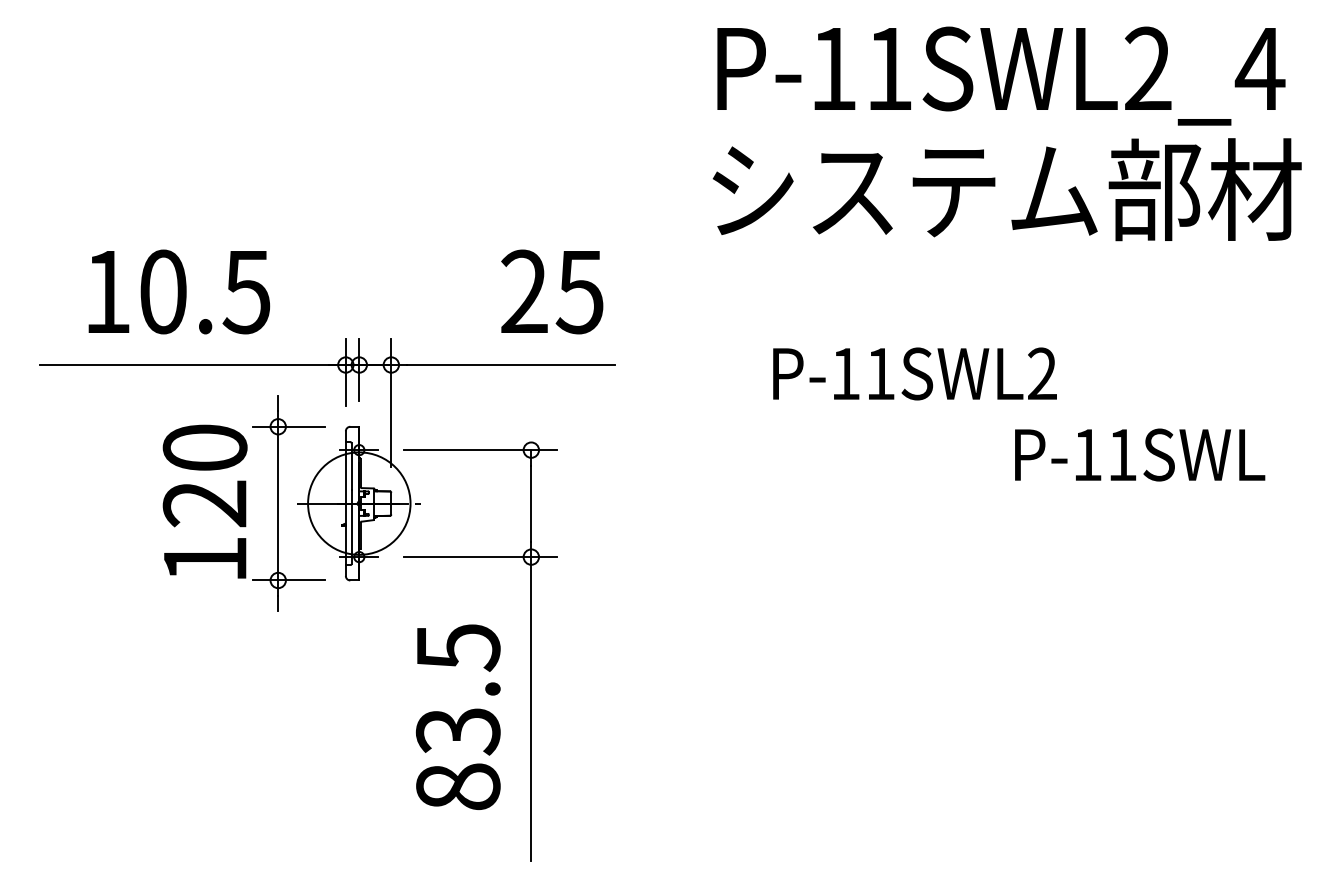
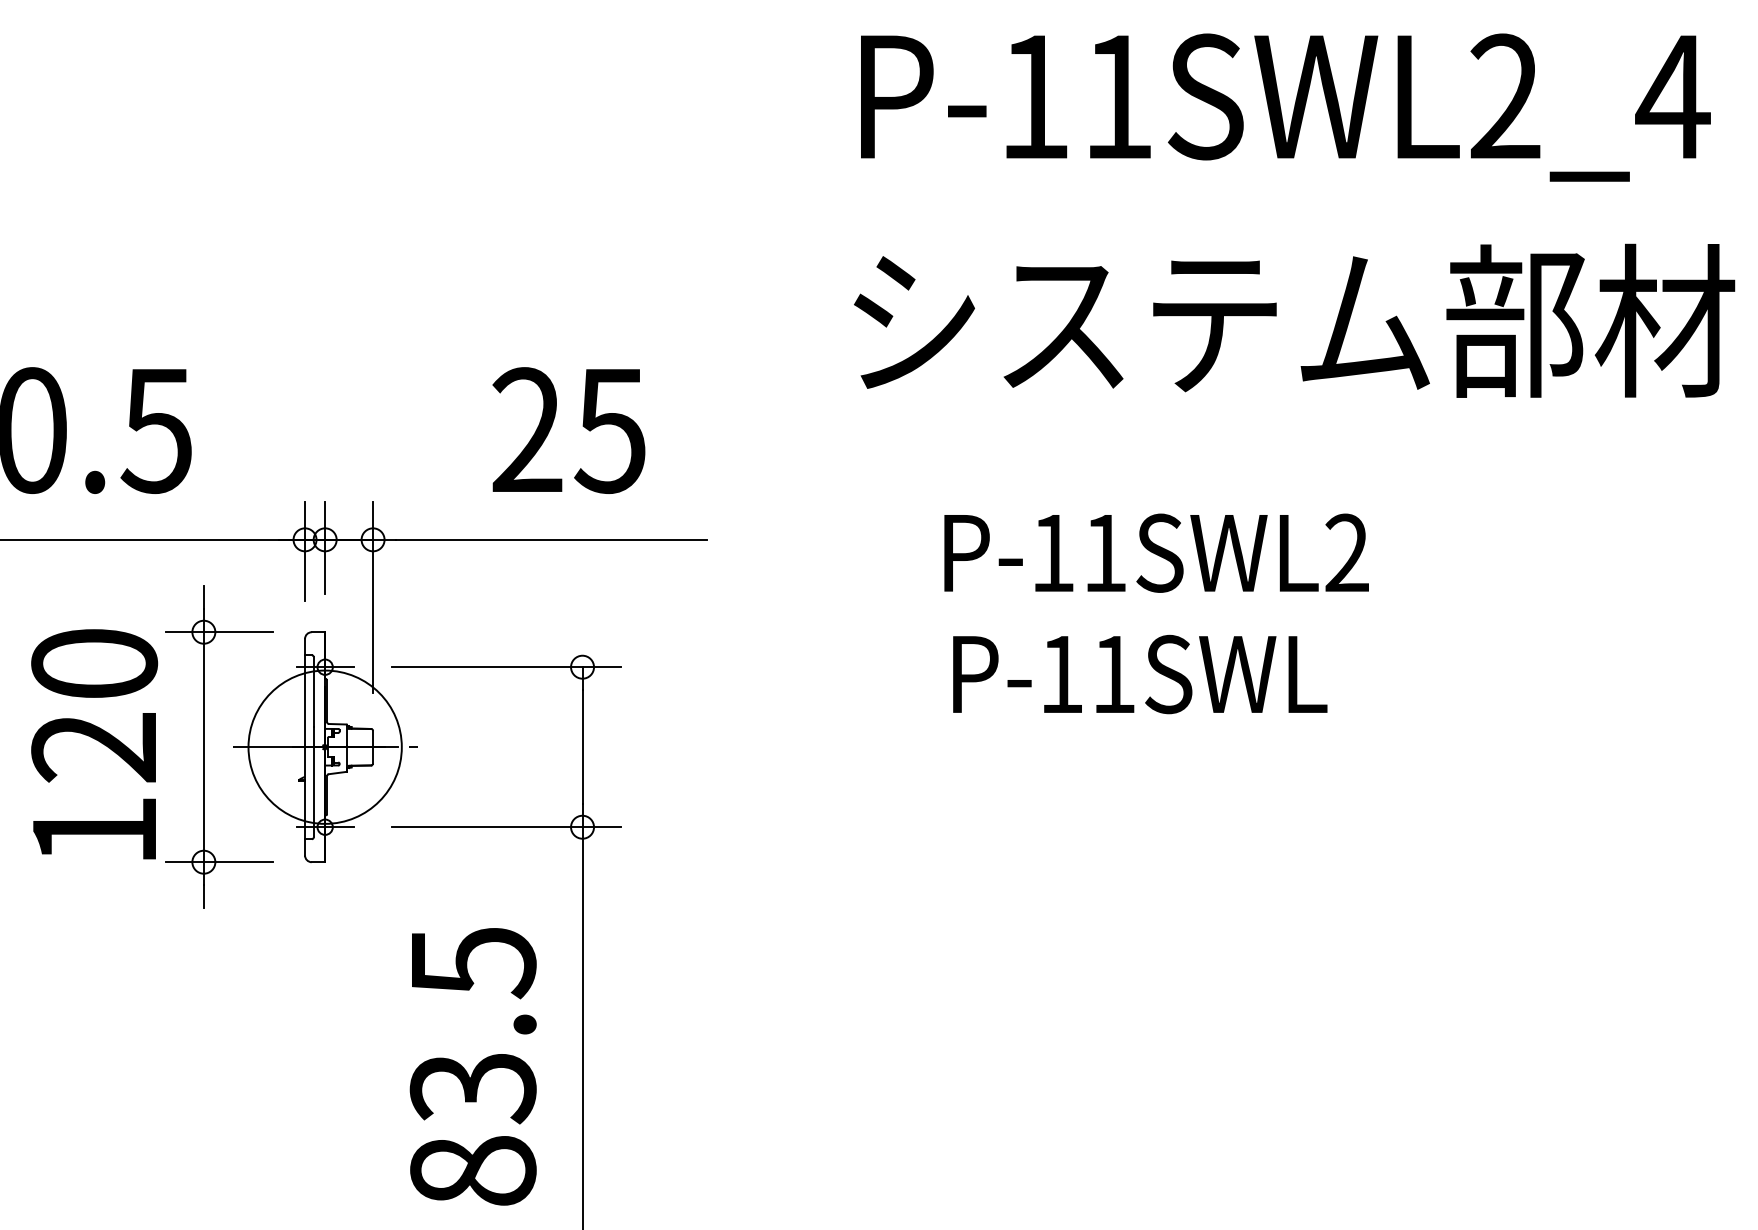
text: (1006, 189) -> (1293, 320), moved
text: (552, 291) -> (569, 429), moved
text: (1140, 454) -> (1140, 673), moved

